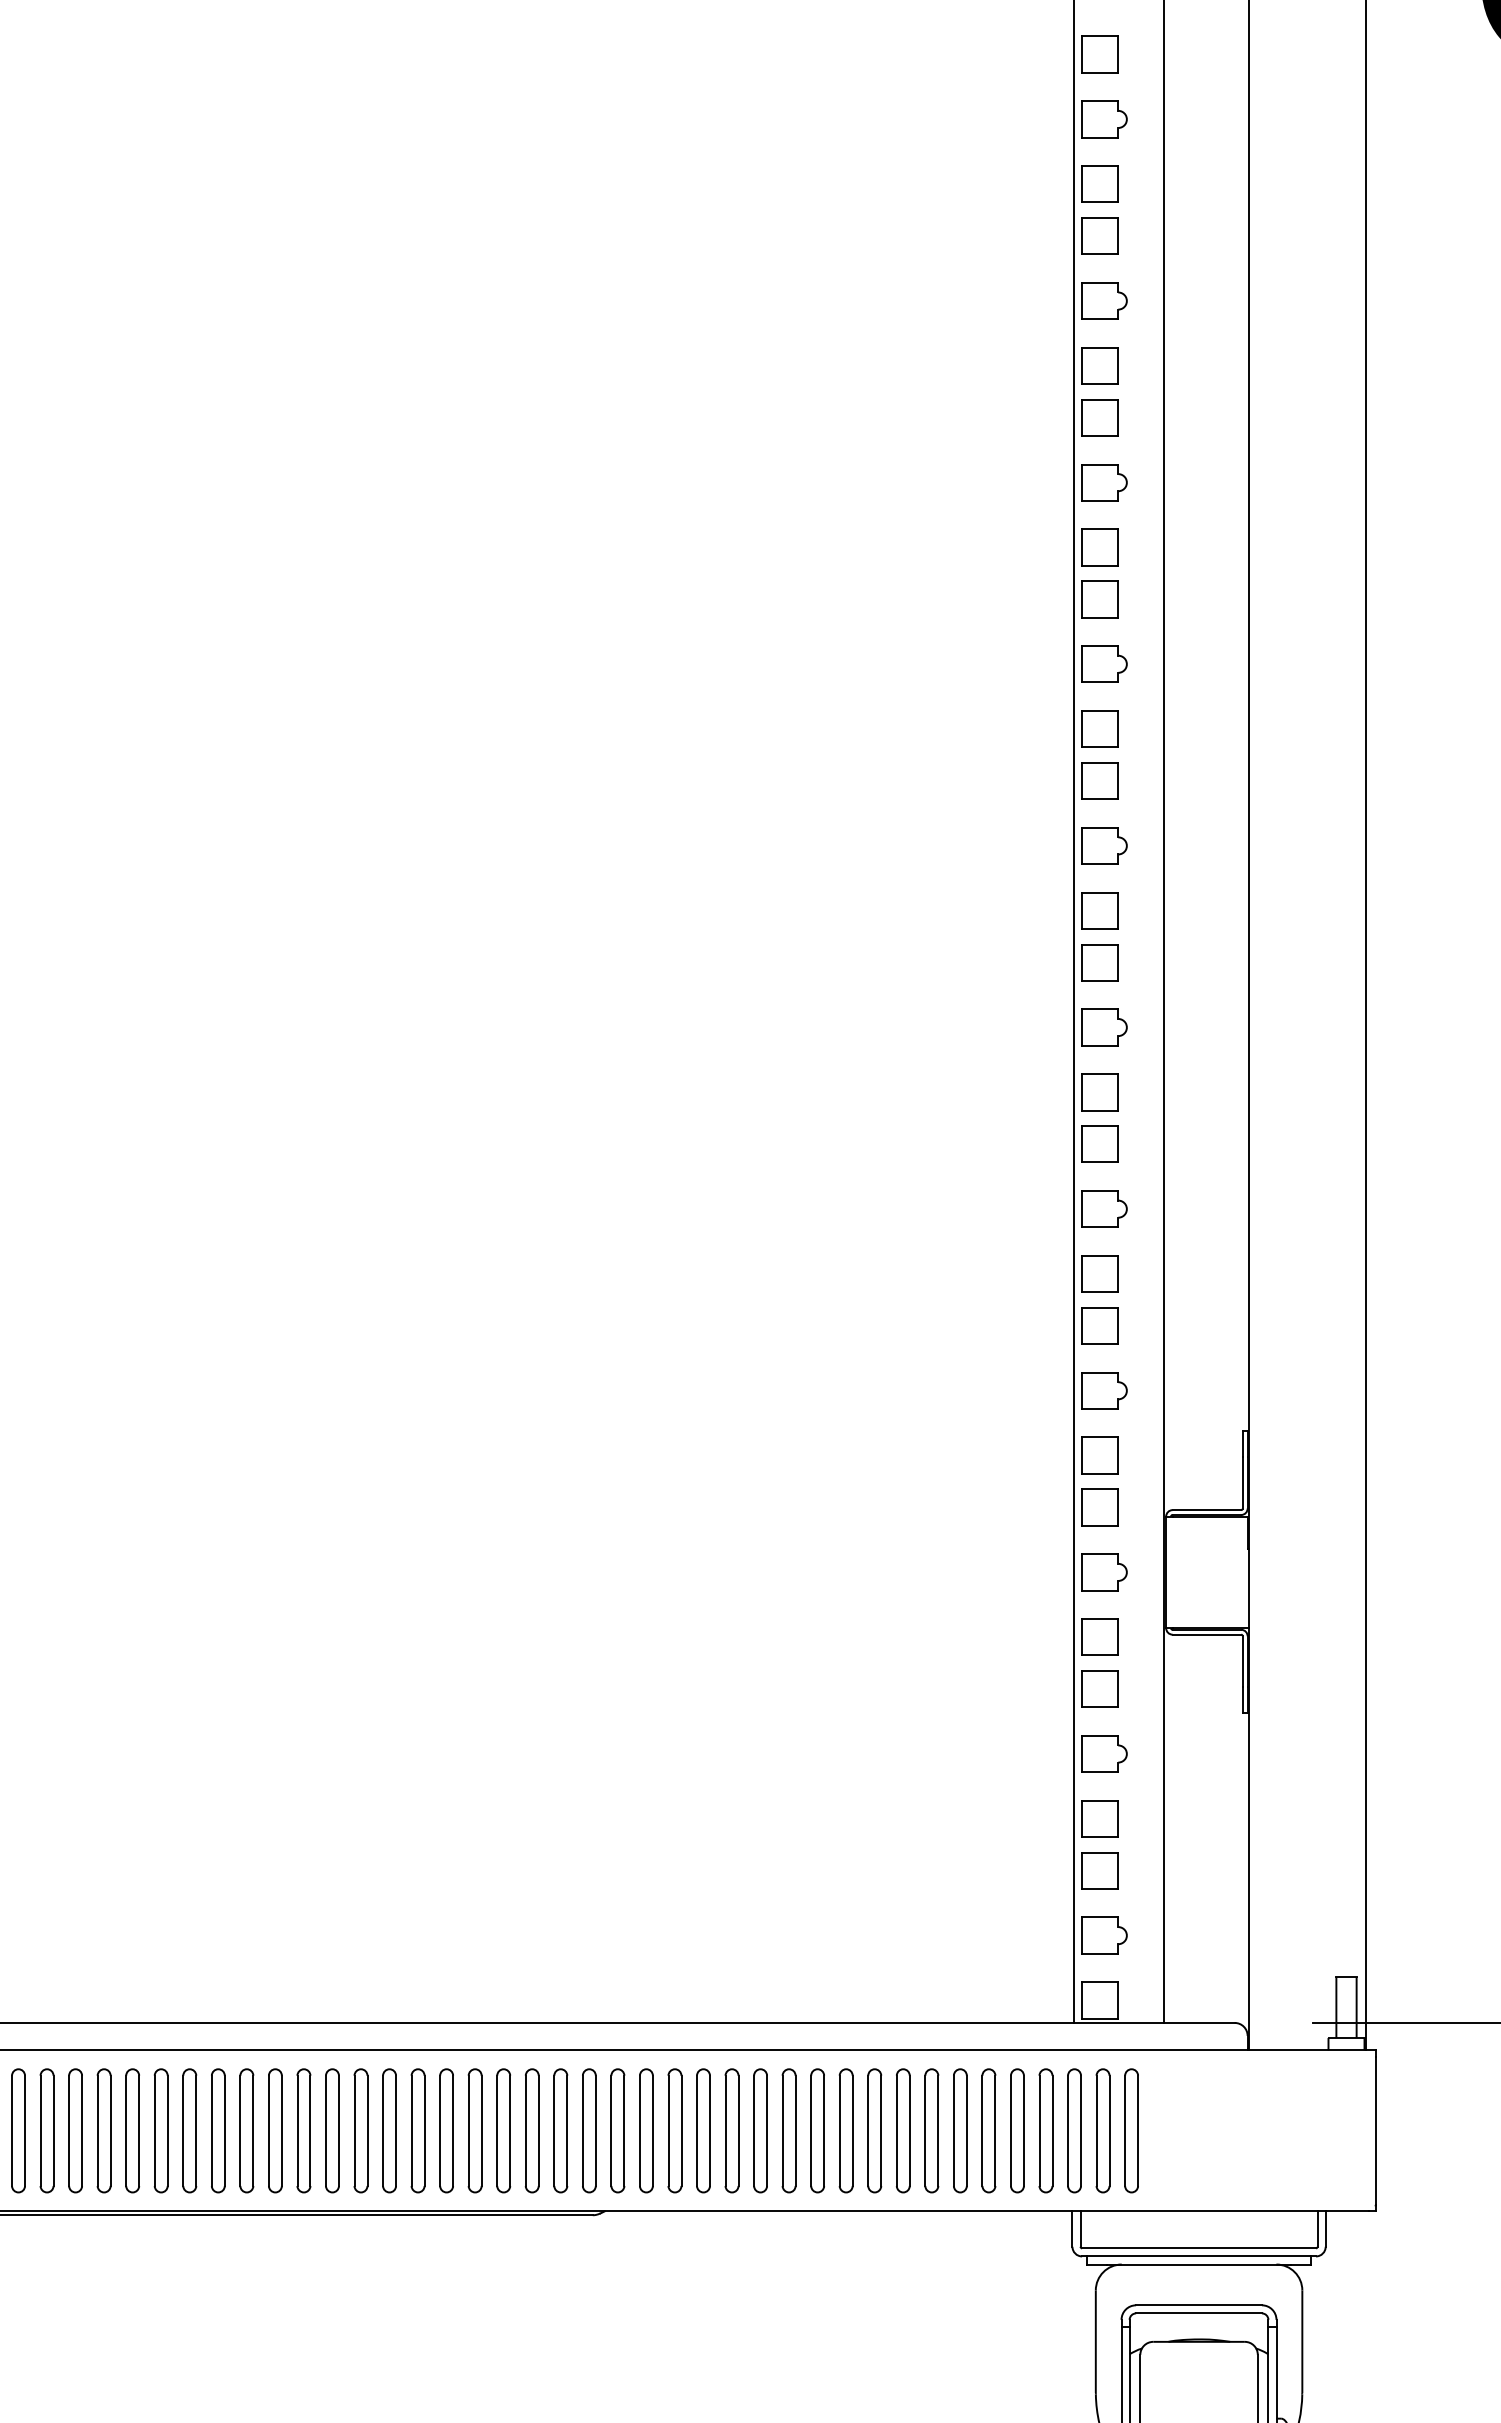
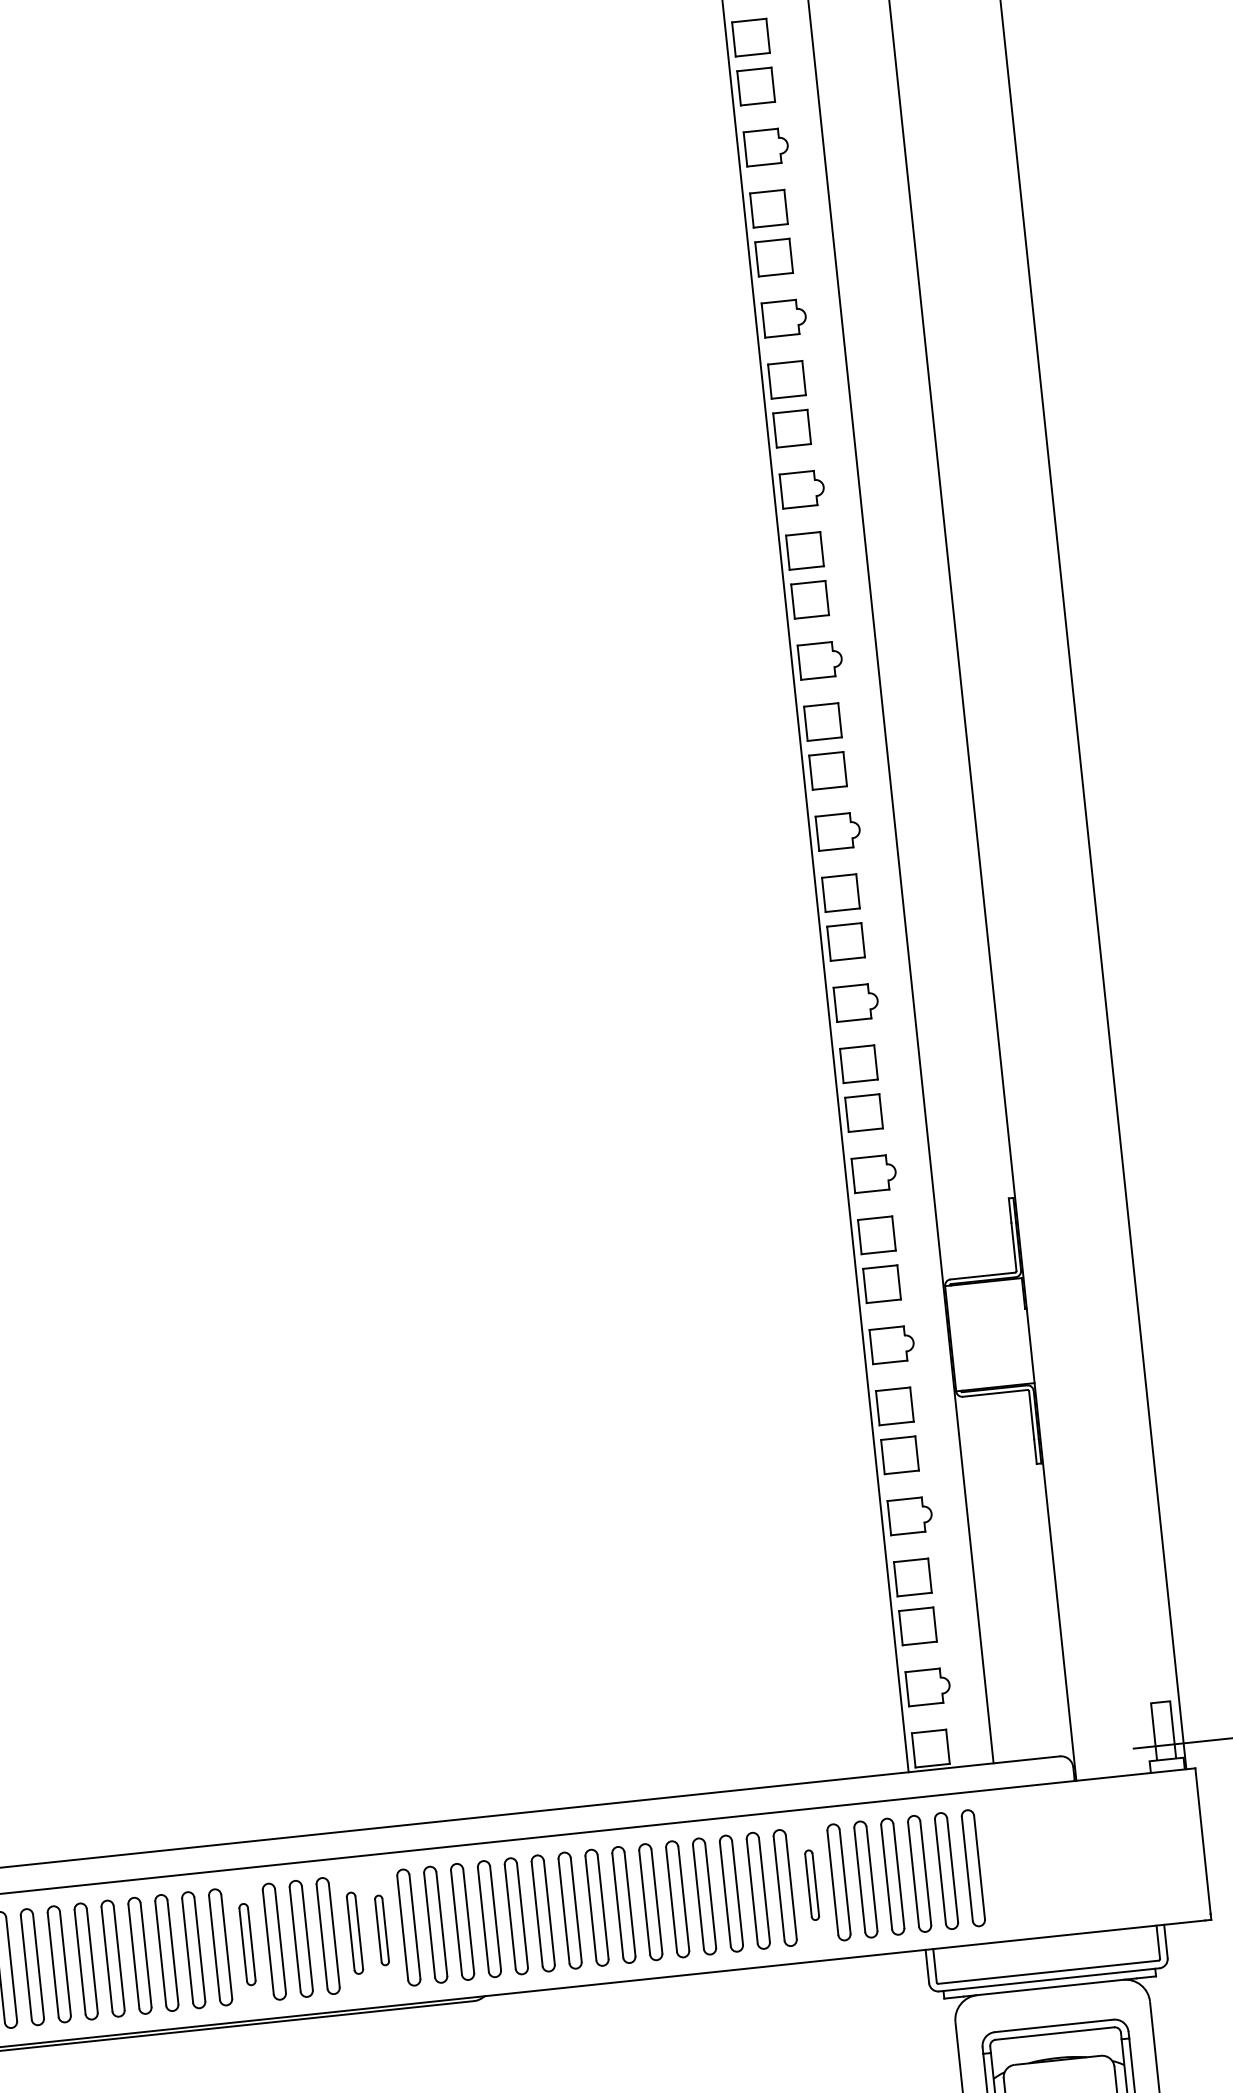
part: (360, 2130) -> (246, 1944), size x0.7
part: (474, 2130) -> (354, 1932), size x0.7
part: (503, 2130) -> (381, 1930), size x0.6
part: (960, 2130) -> (812, 1884), size x0.6

